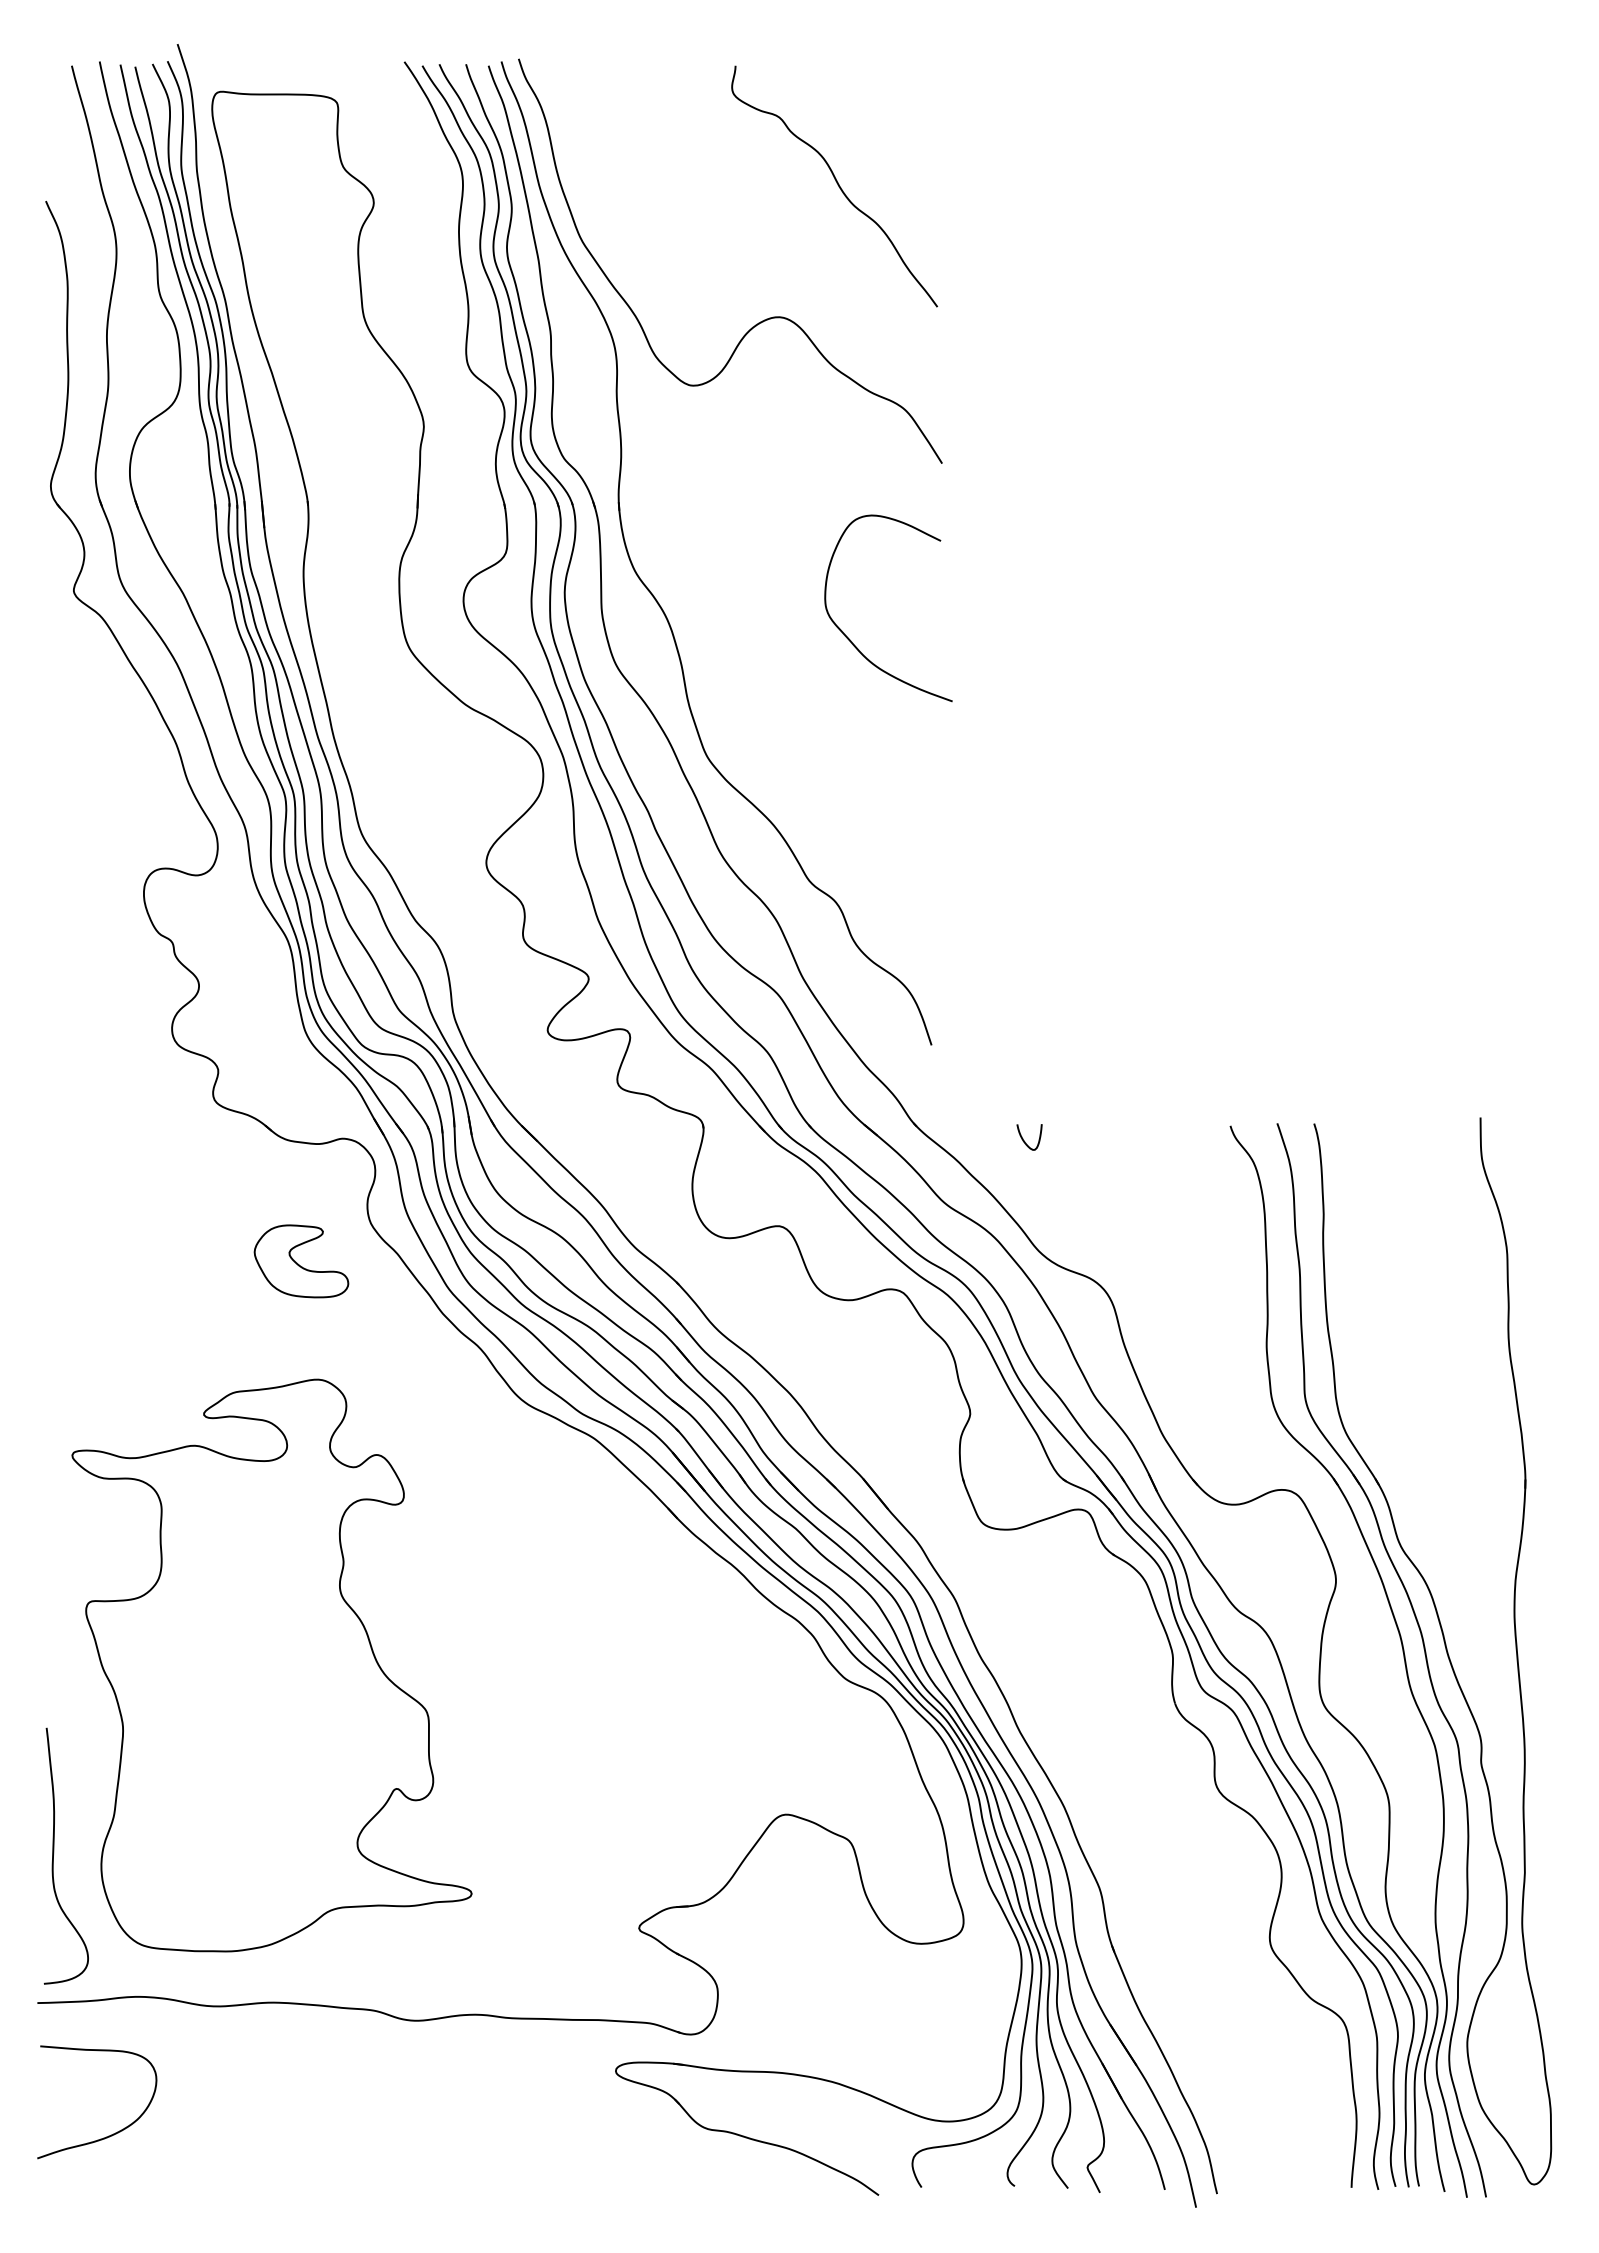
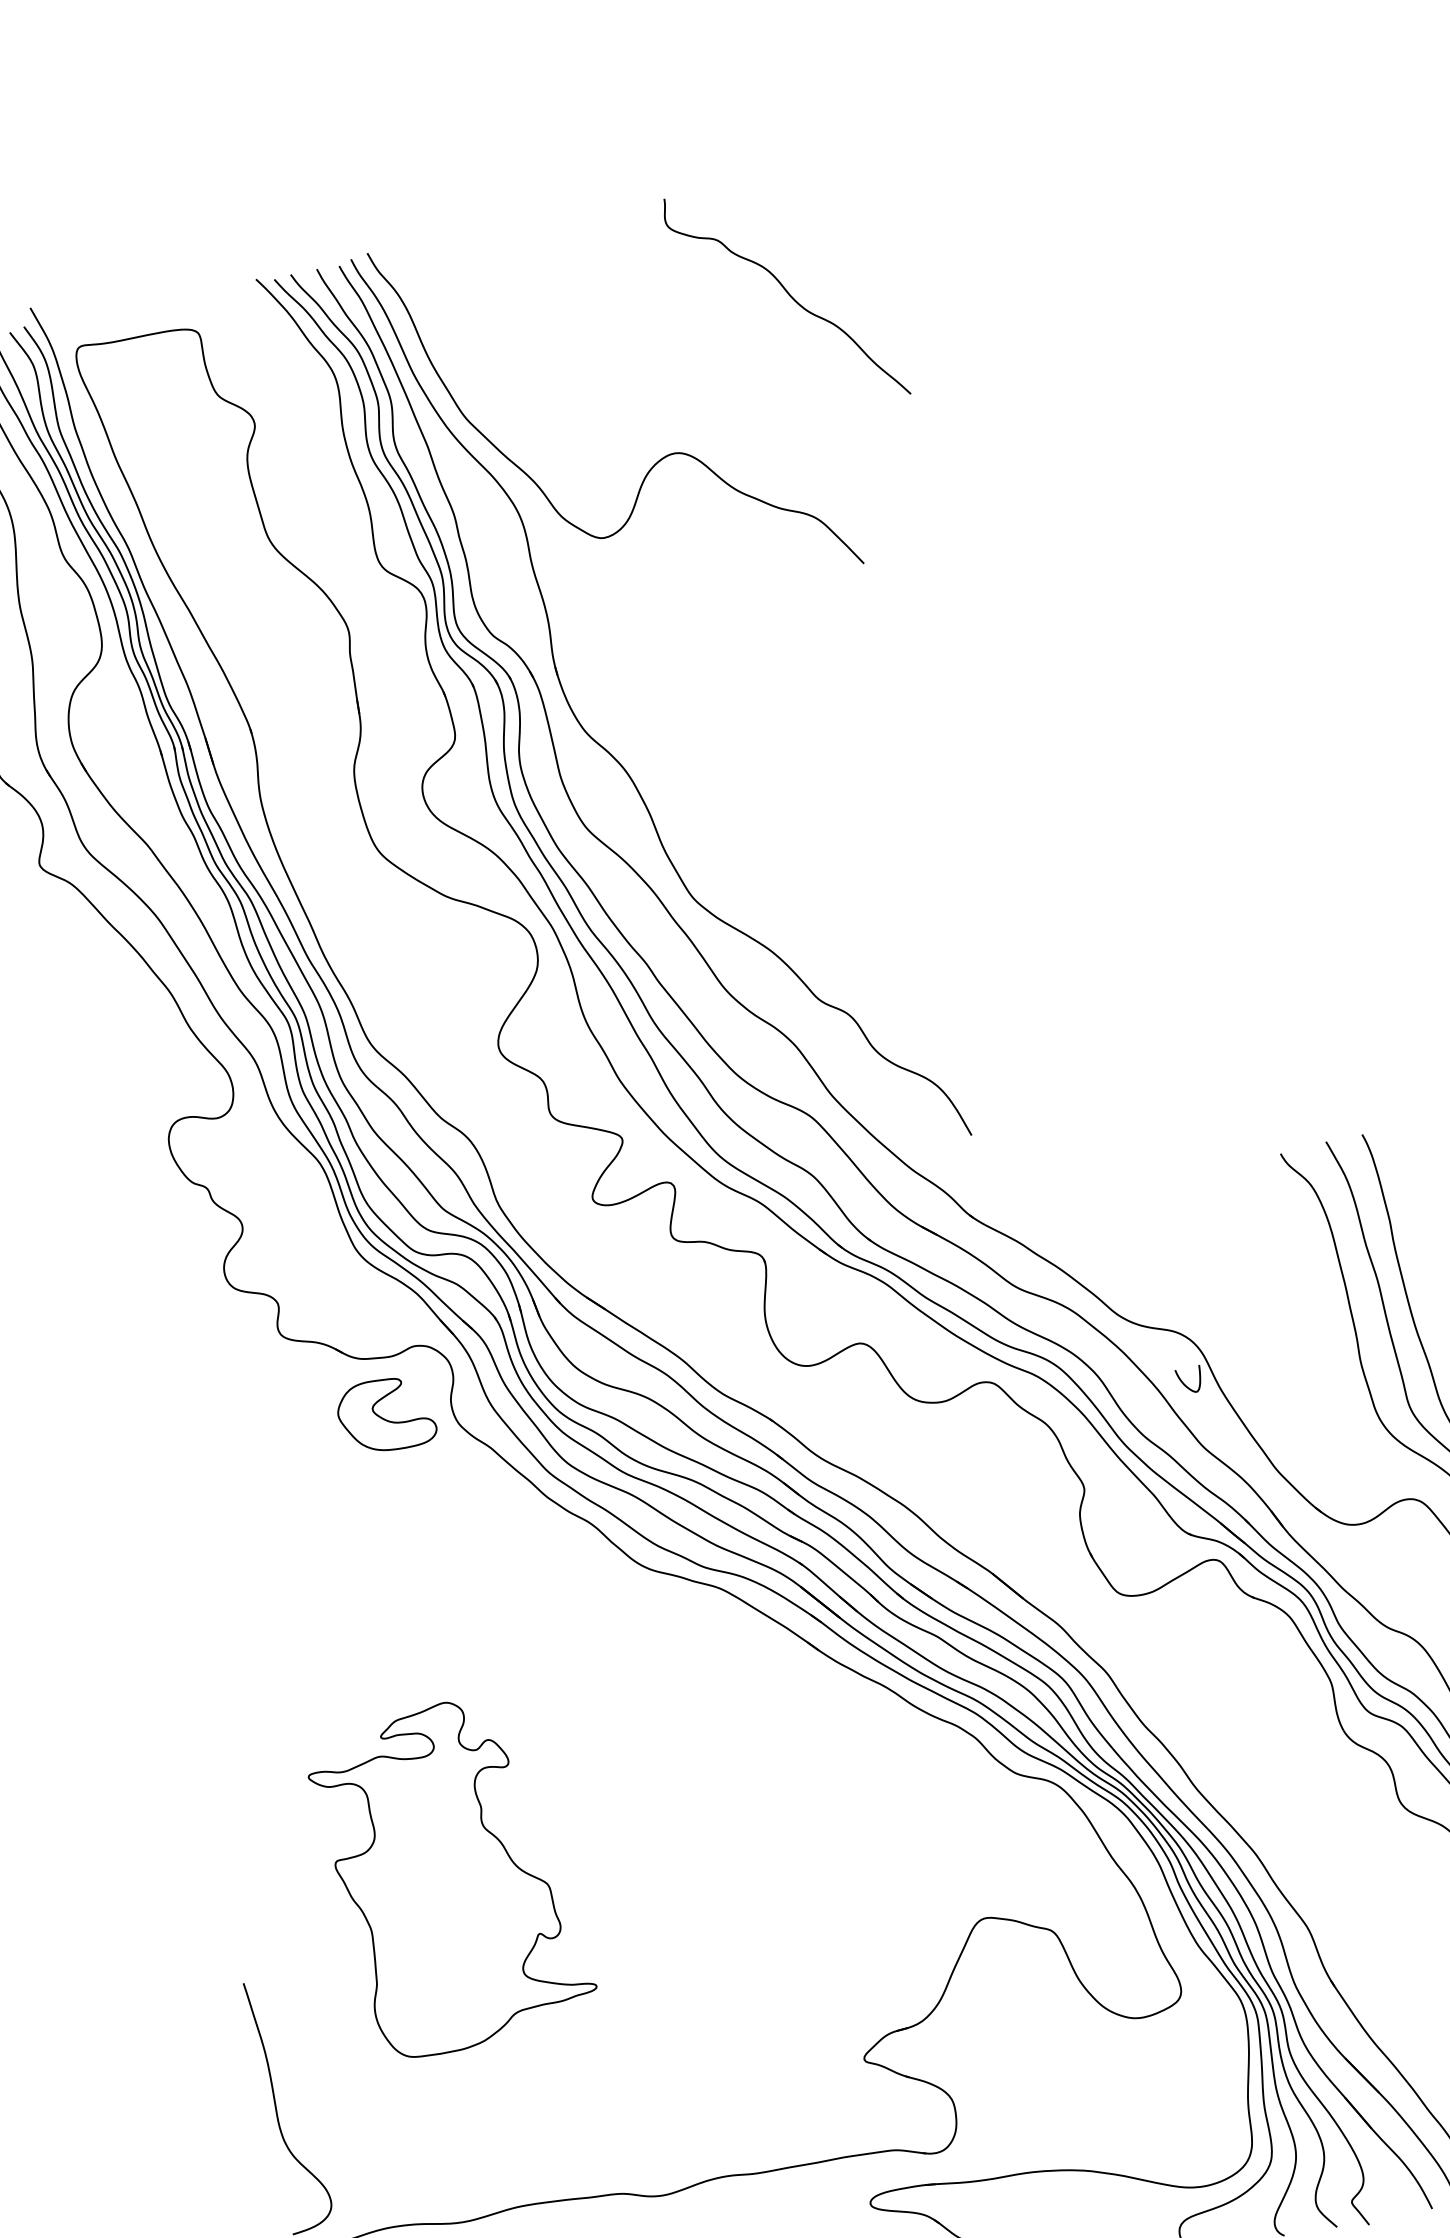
curve: (837, 185) -> (788, 295), moved
curve: (851, 640) -> (811, 755), removed
curve: (1025, 1141) -> (1186, 1385), moved
part: (301, 1261) -> (386, 1415), moved
part: (271, 1665) -> (451, 1876), size x0.6

